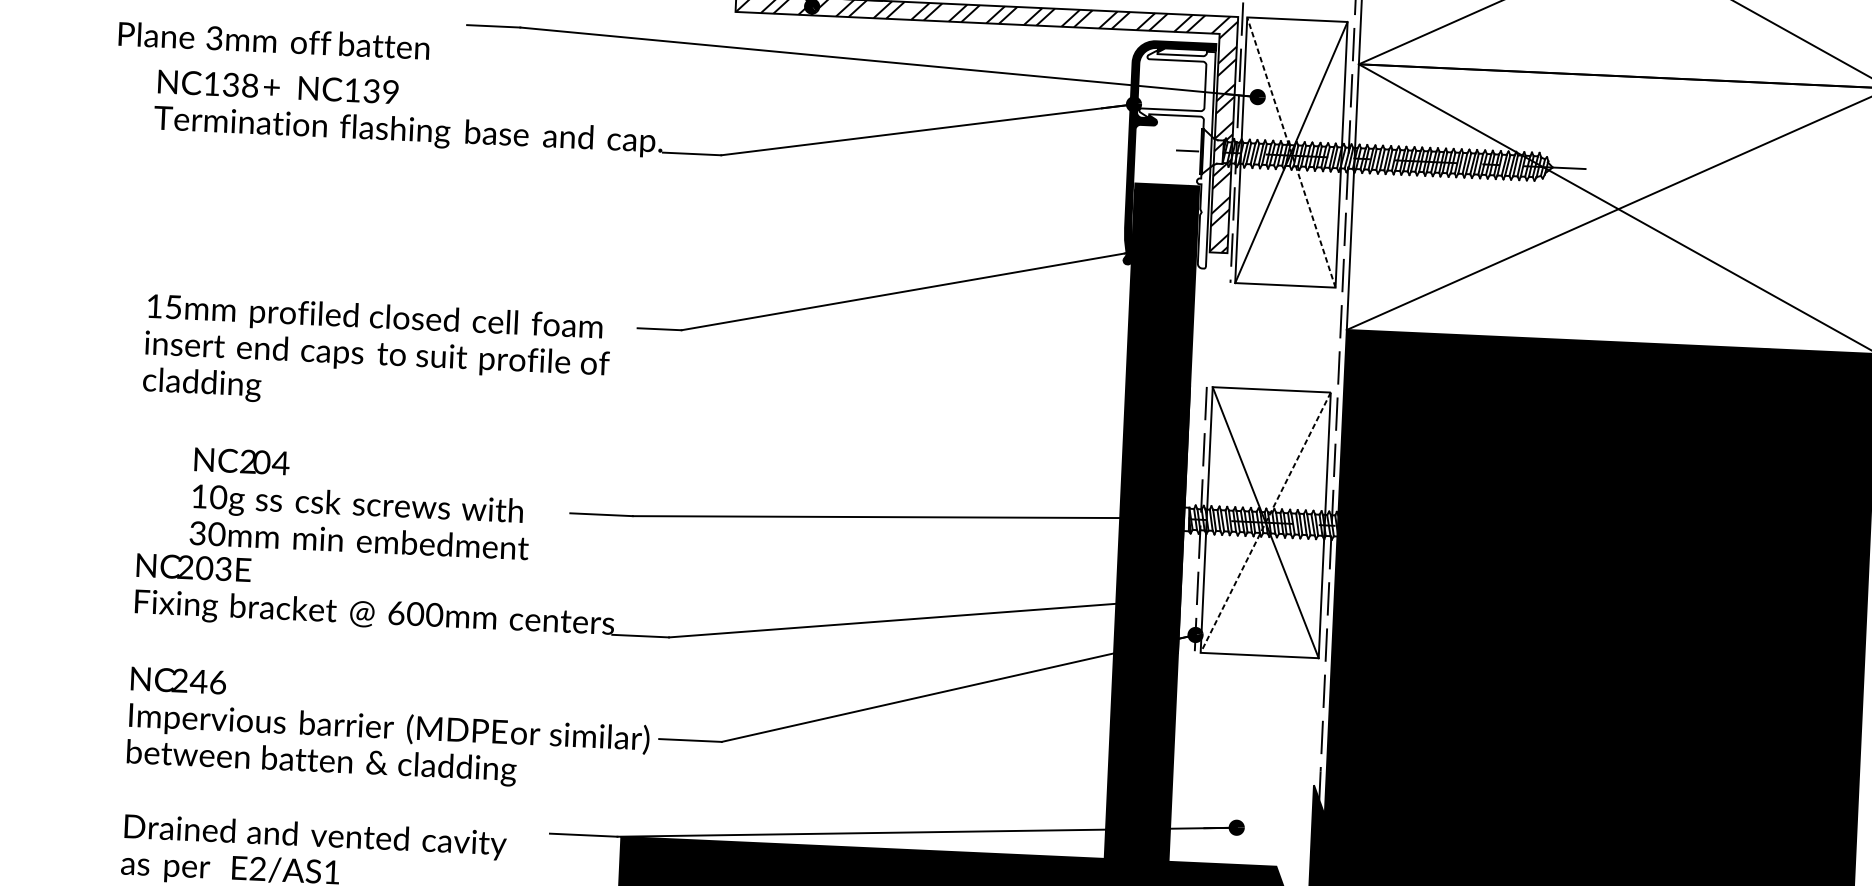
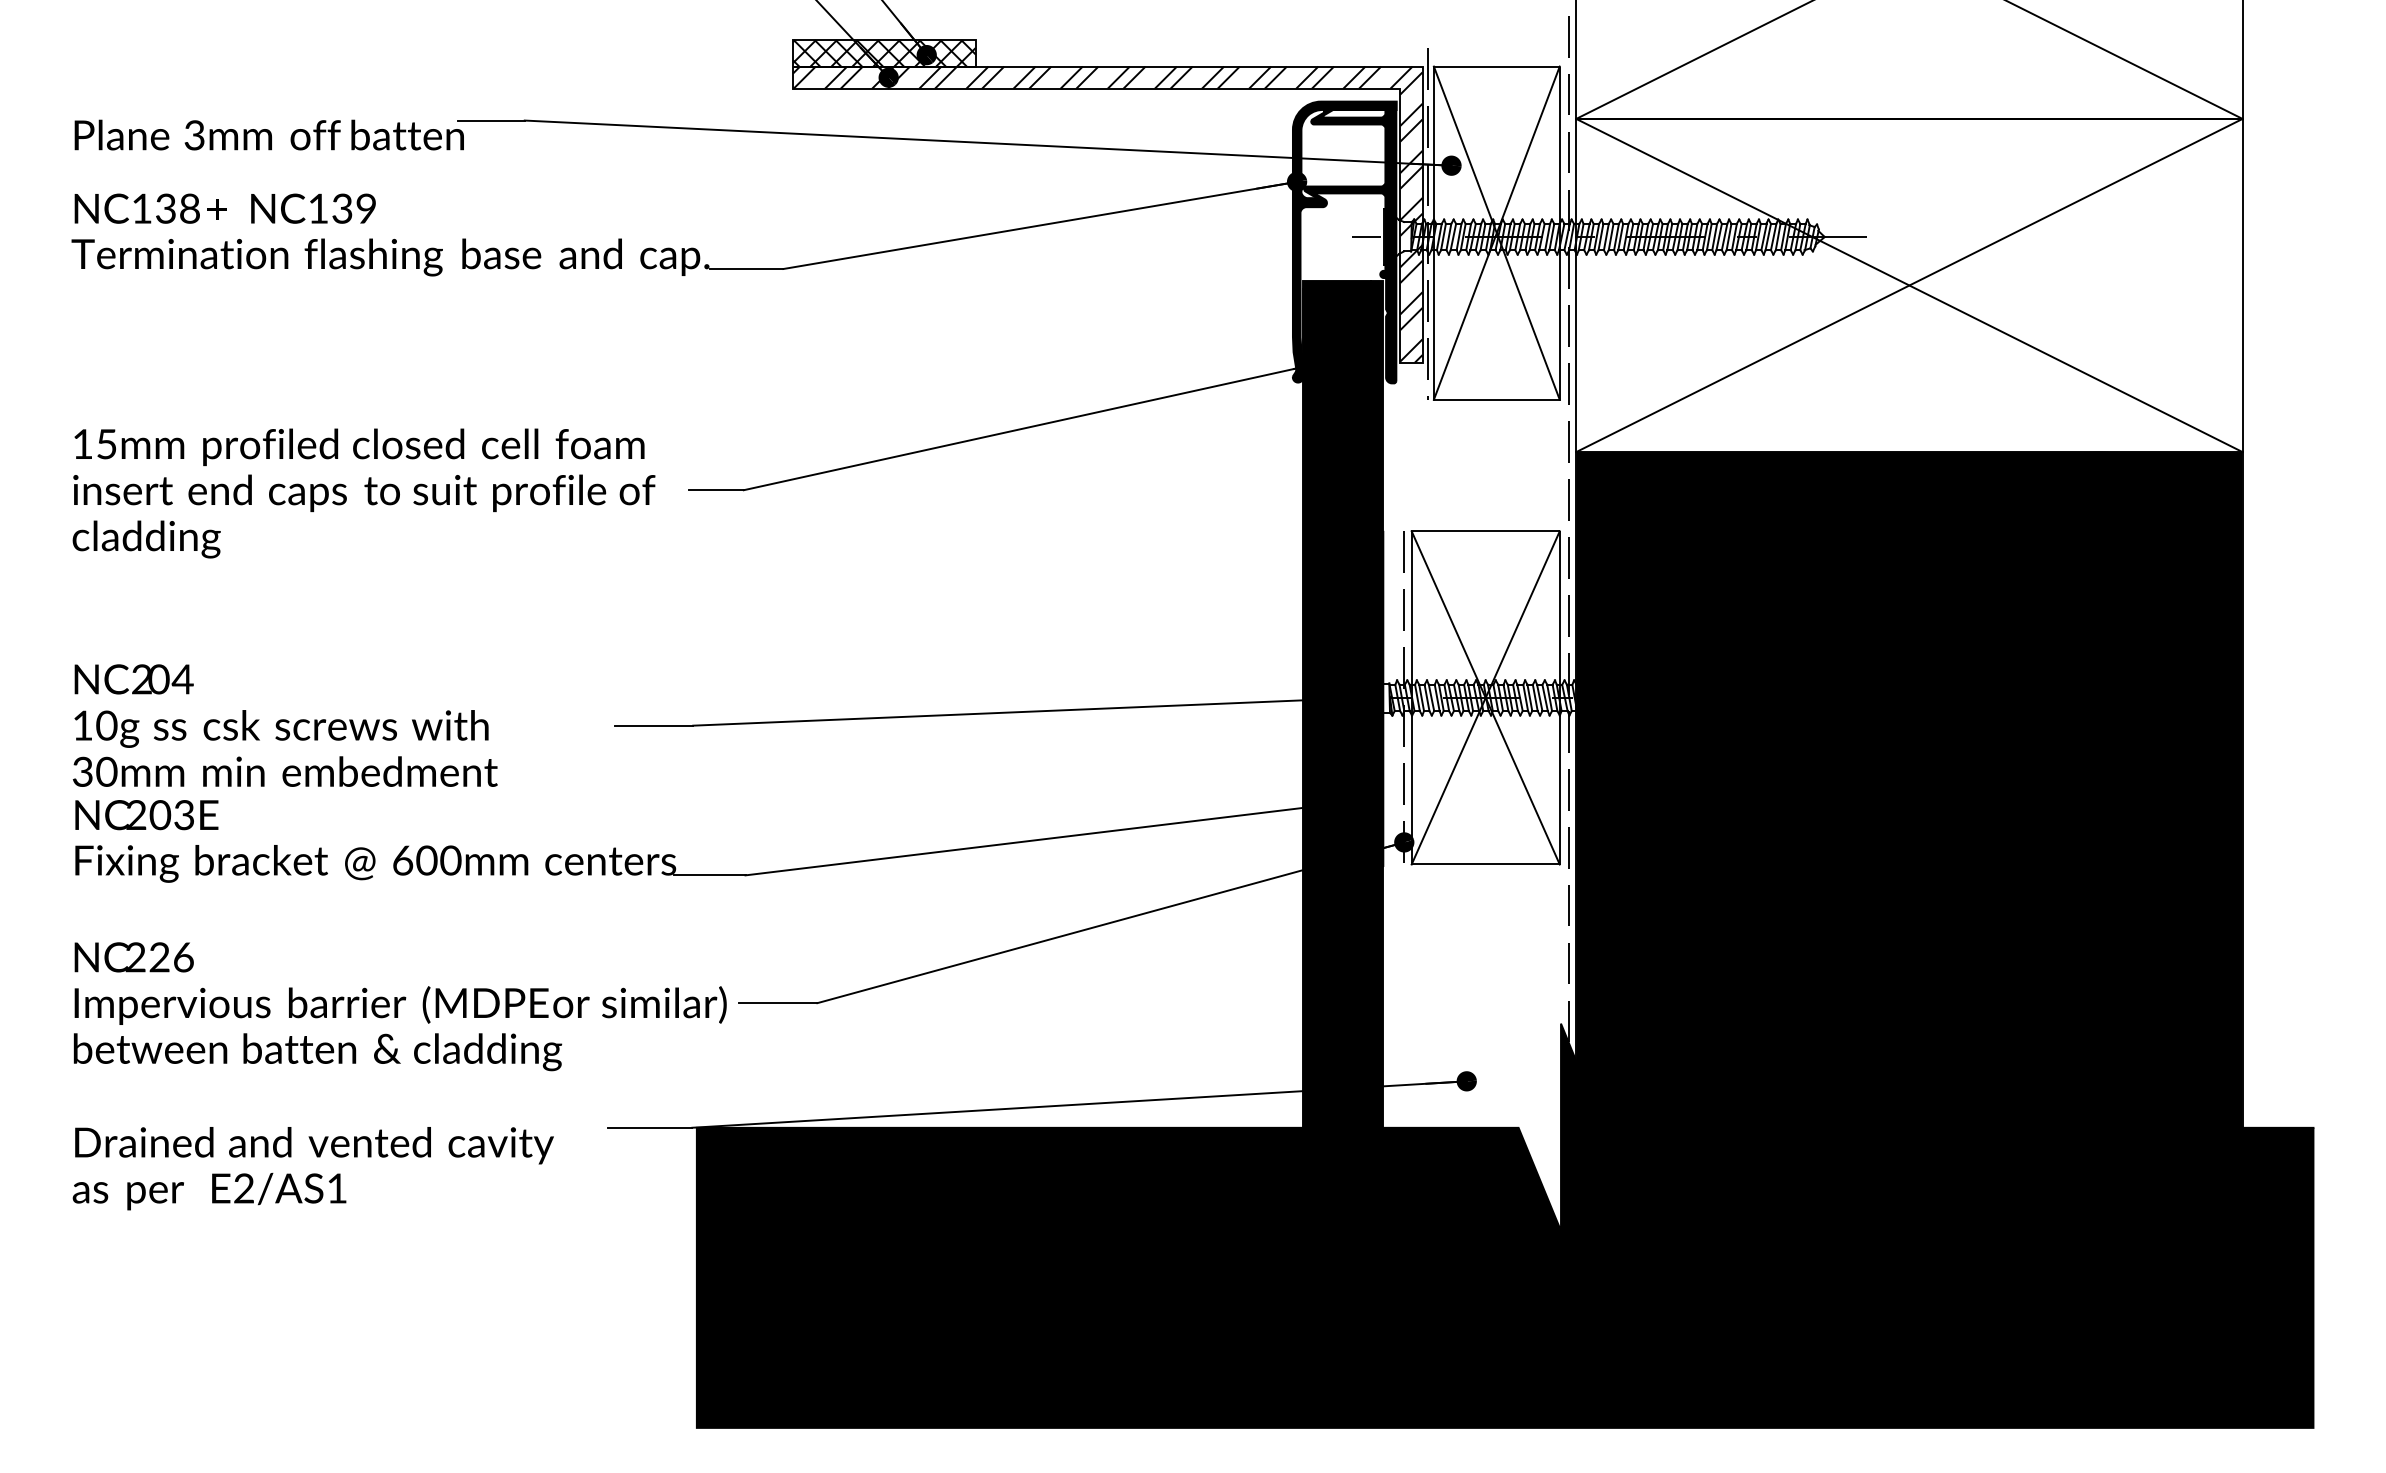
text: (273, 40) -> (268, 134), moved
line: (1291, 151) -> (1496, 232), dashed -> solid
fill: (1174, 158) -> (1350, 247), added
text: (376, 355) -> (363, 493), moved
text: (361, 503) -> (285, 725), moved
line: (1265, 523) -> (1485, 698), dashed -> solid
text: (198, 681) -> (159, 957), 246 -> 226

